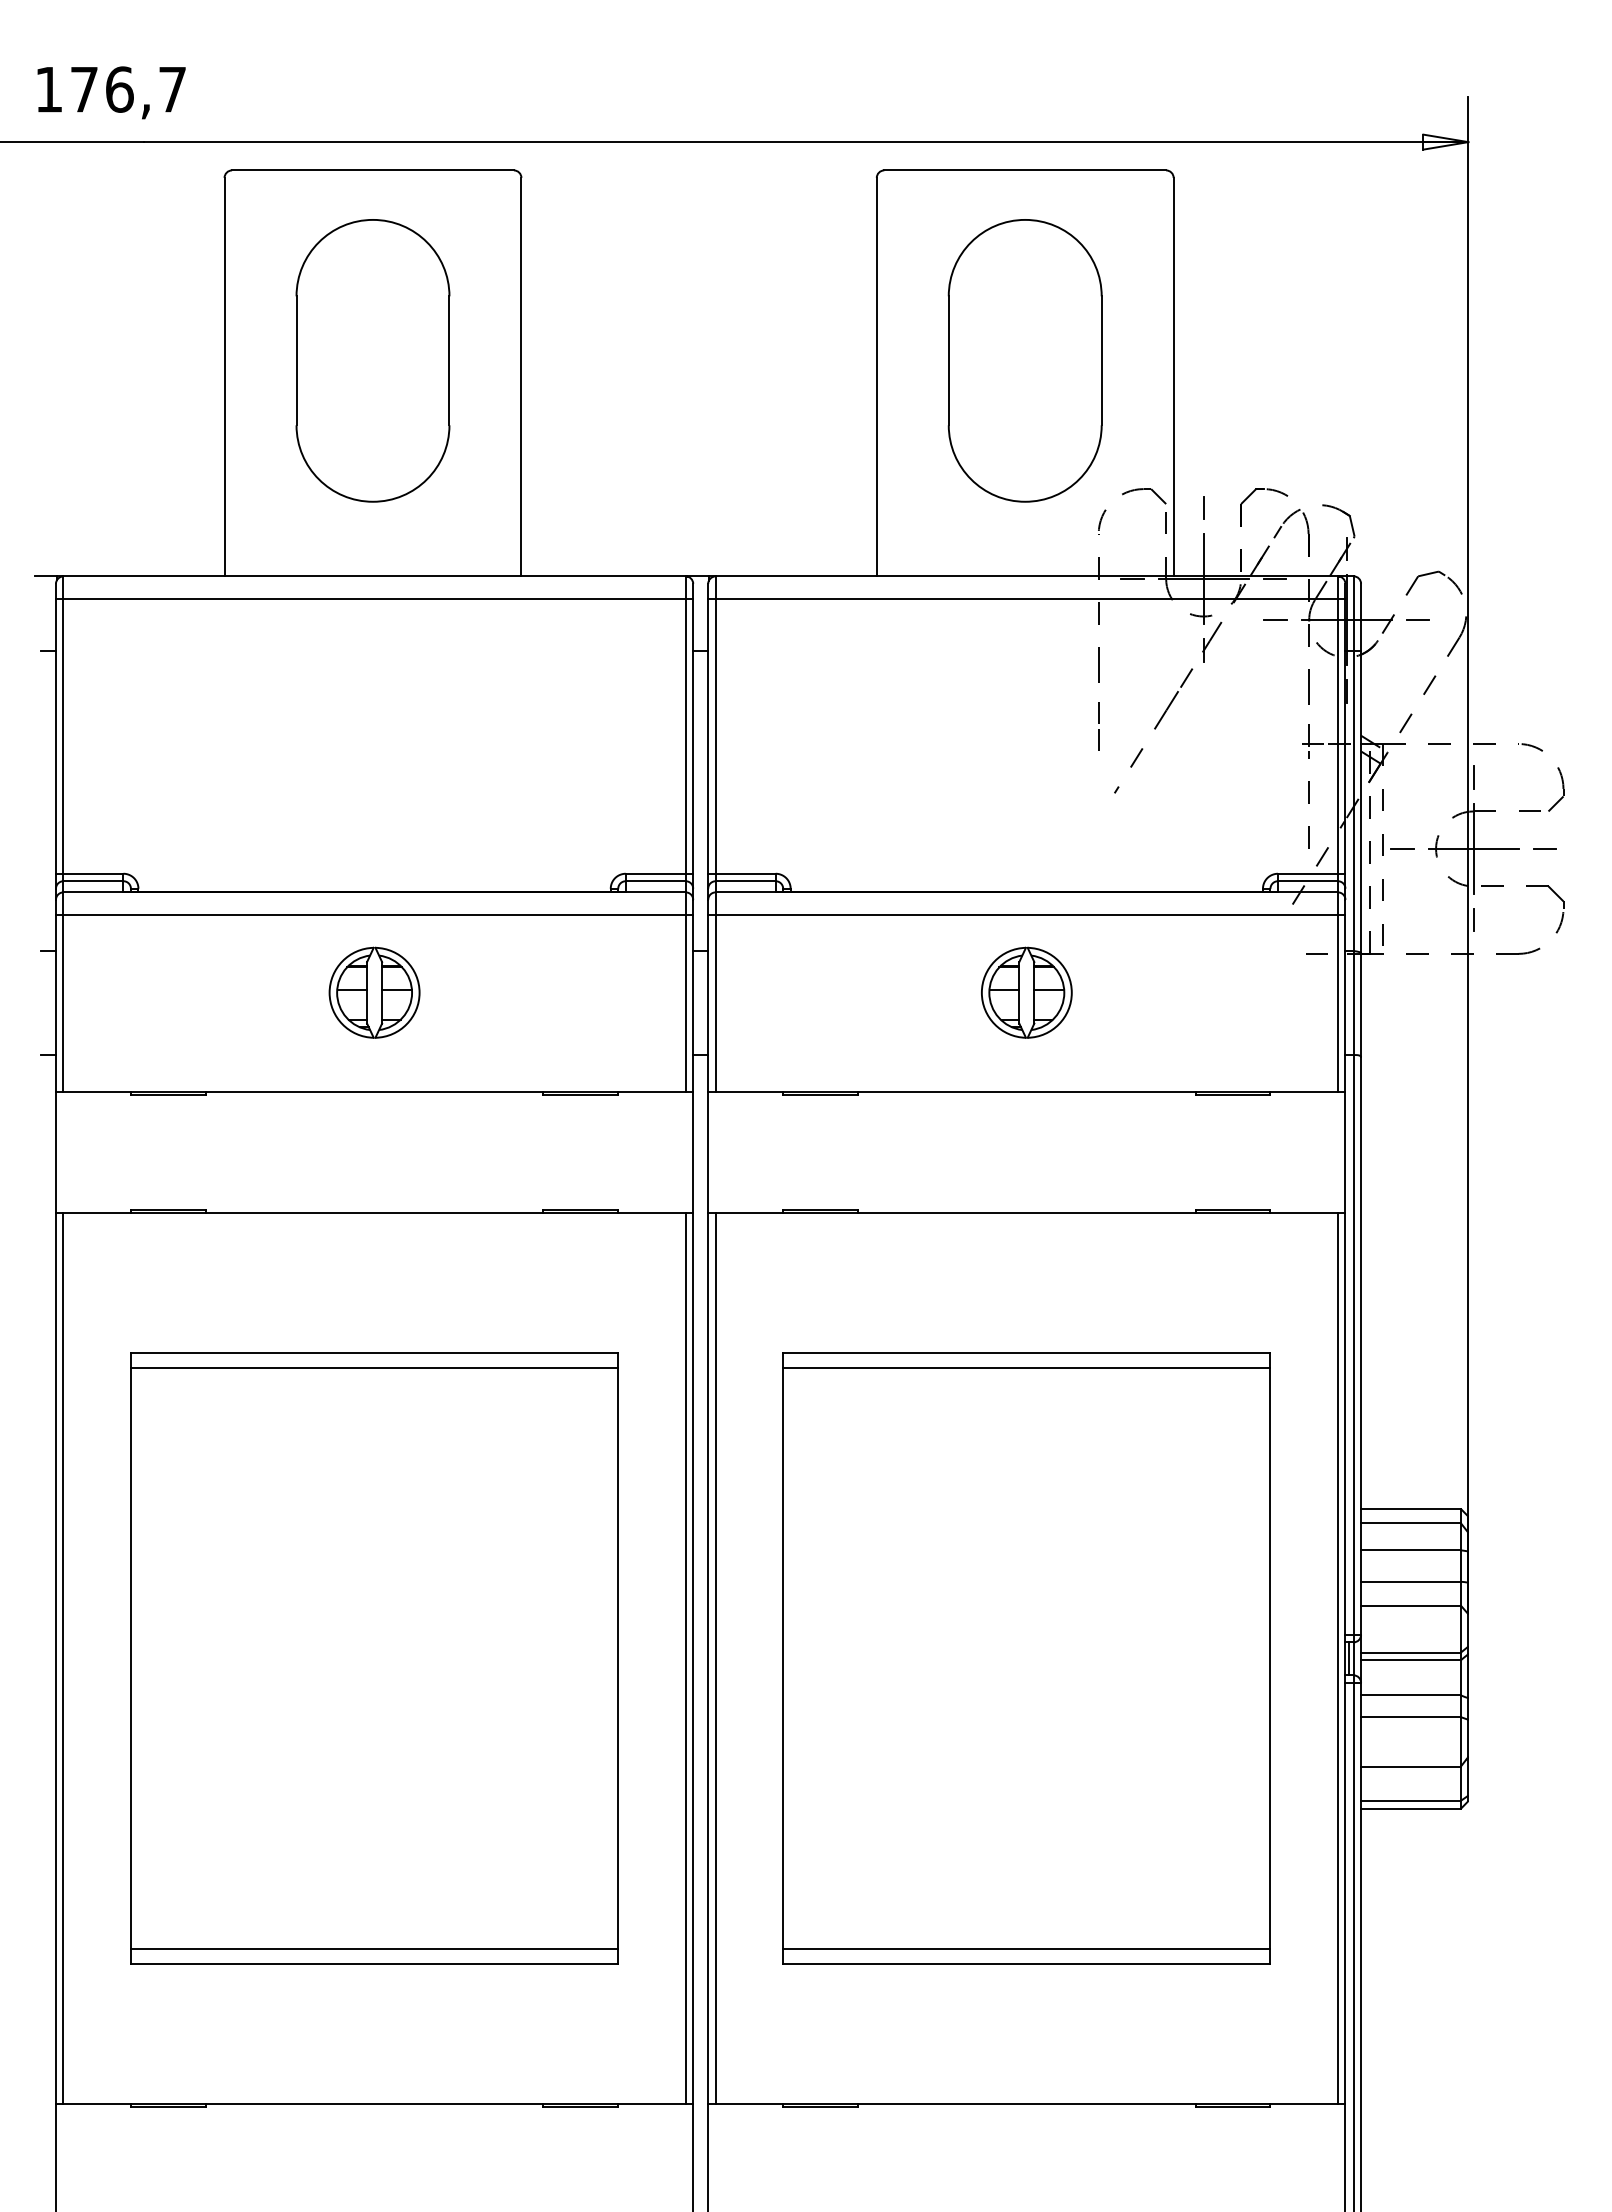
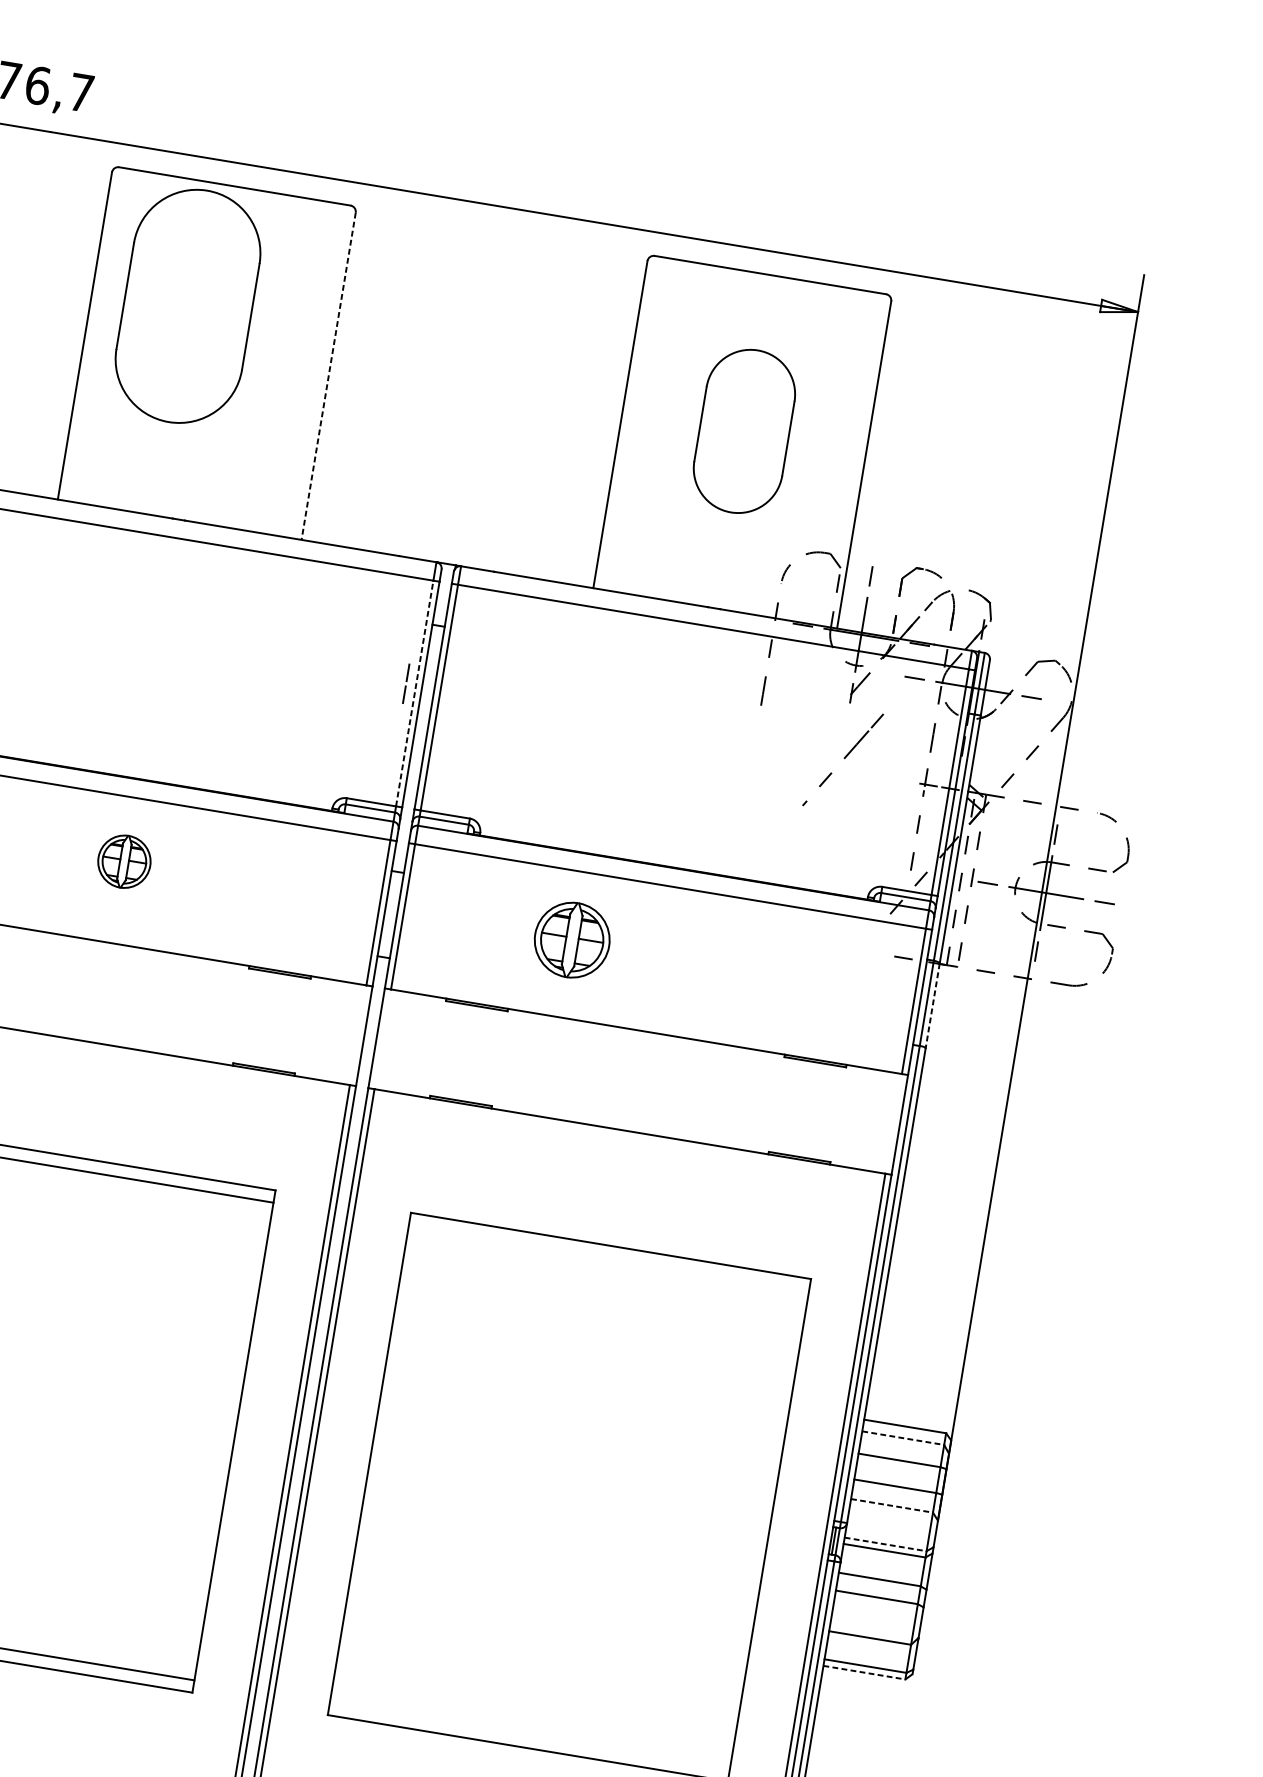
part: (372, 360) -> (187, 306), moved
part: (1024, 360) -> (743, 431), size x0.7
line: (521, 377) -> (328, 376), solid -> dashed
line: (1098, 723) -> (406, 681), moved
part: (1153, 730) -> (843, 759), moved
line: (685, 735) -> (414, 692), solid -> dashed
part: (374, 992) -> (124, 861), size x0.7
part: (1026, 992) -> (572, 939), moved
line: (1361, 1005) -> (932, 1006), solid -> dashed
line: (1026, 1367) -> (608, 1258), removed
line: (1410, 1523) -> (902, 1438), solid -> dashed
line: (1410, 1605) -> (891, 1505), solid -> dashed
line: (1410, 1652) -> (885, 1544), solid -> dashed
line: (1410, 1808) -> (864, 1672), solid -> dashed
line: (1026, 1949) -> (529, 1735), removed

